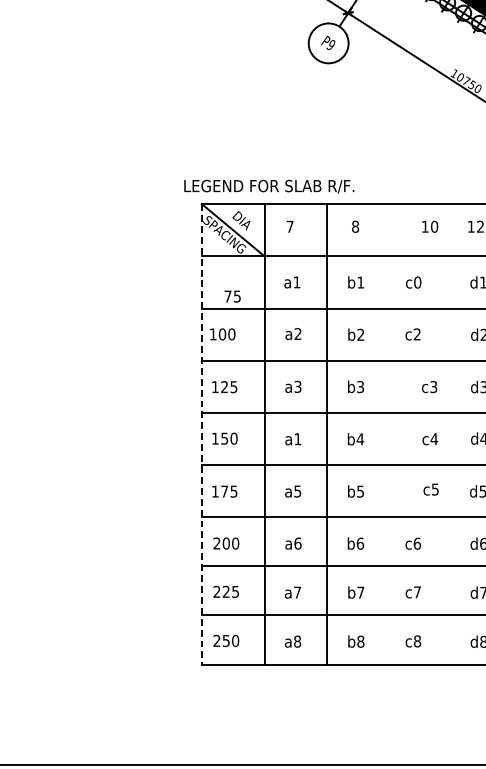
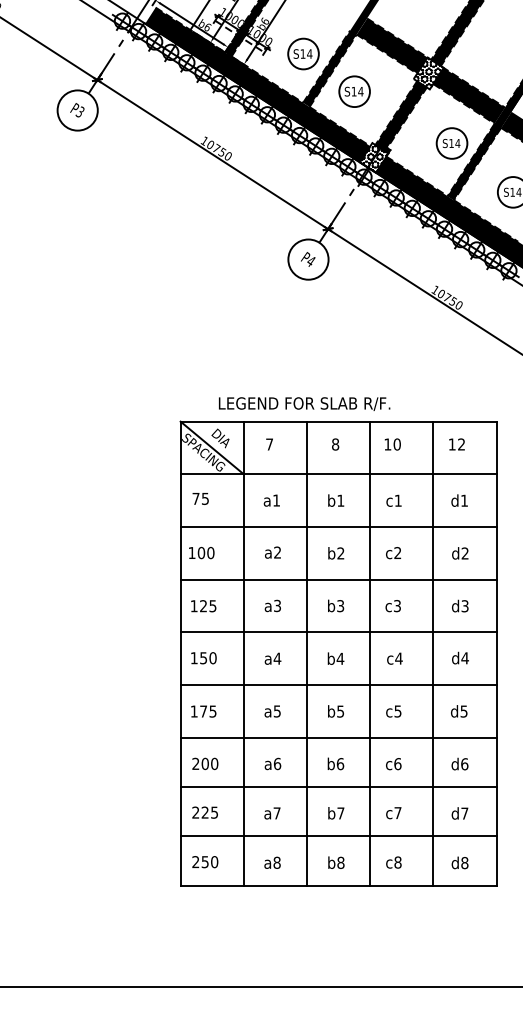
text: (330, 45) -> (310, 261), P9 -> P4
text: (269, 186) -> (304, 403), moved
text: (429, 226) -> (392, 444), moved
text: (416, 282) -> (397, 500), c0 -> c1
text: (232, 296) -> (200, 498), moved
text: (428, 387) -> (392, 606), moved
line: (390, 434) -> (370, 653), added
line: (452, 434) -> (433, 653), added
line: (201, 435) -> (180, 654), dashed -> solid
text: (297, 439) -> (277, 658), a1 -> a4
text: (429, 439) -> (394, 658), moved
text: (430, 489) -> (393, 711), moved

